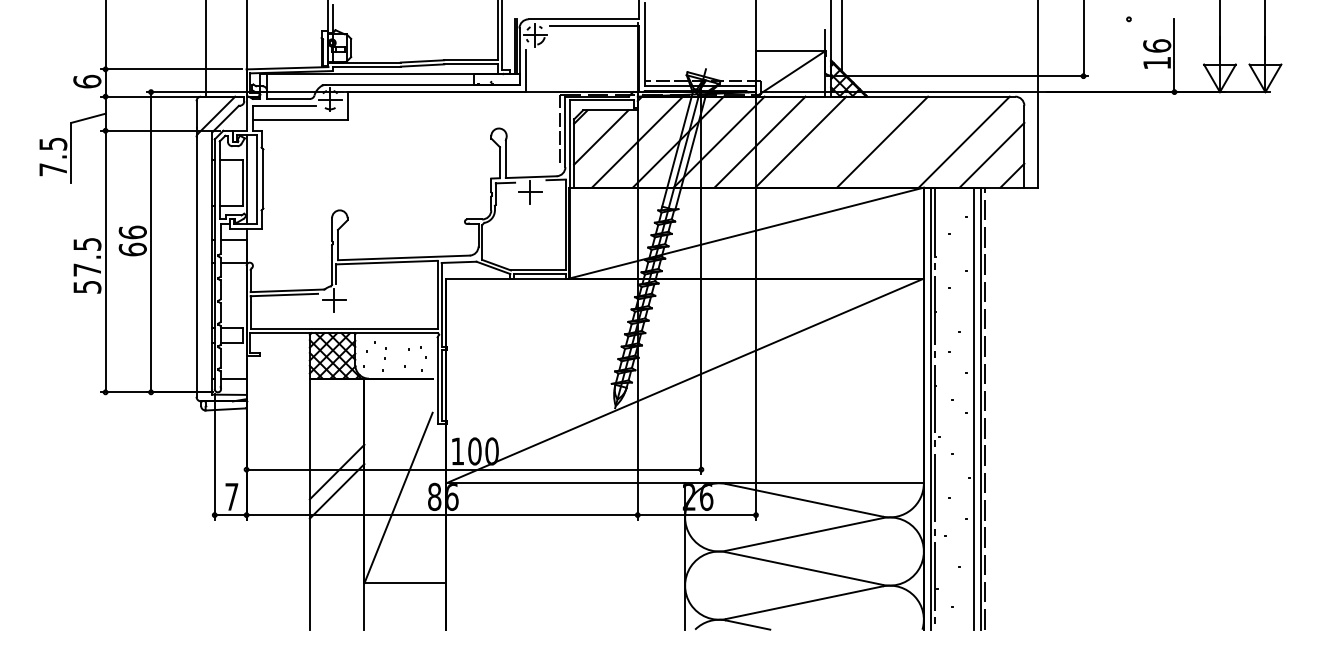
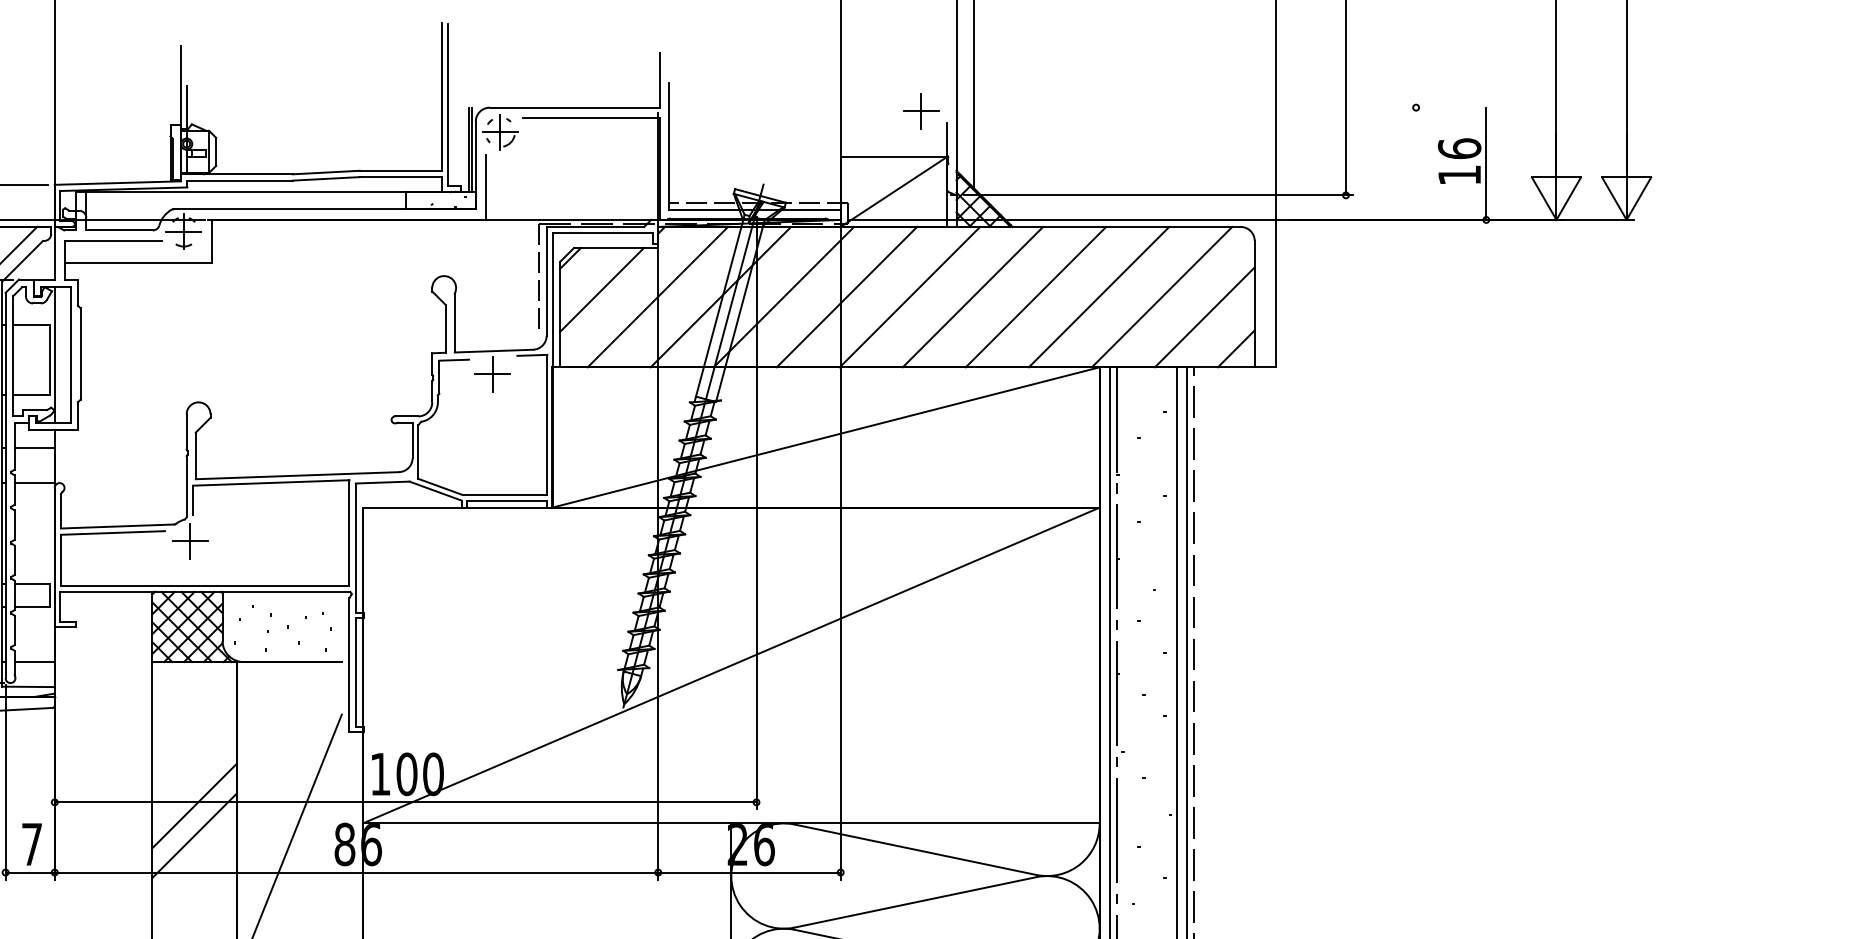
part: (808, 21) -> (921, 110), added
line: (841, 141) -> (972, 296), added
line: (923, 141) -> (1099, 296), added

